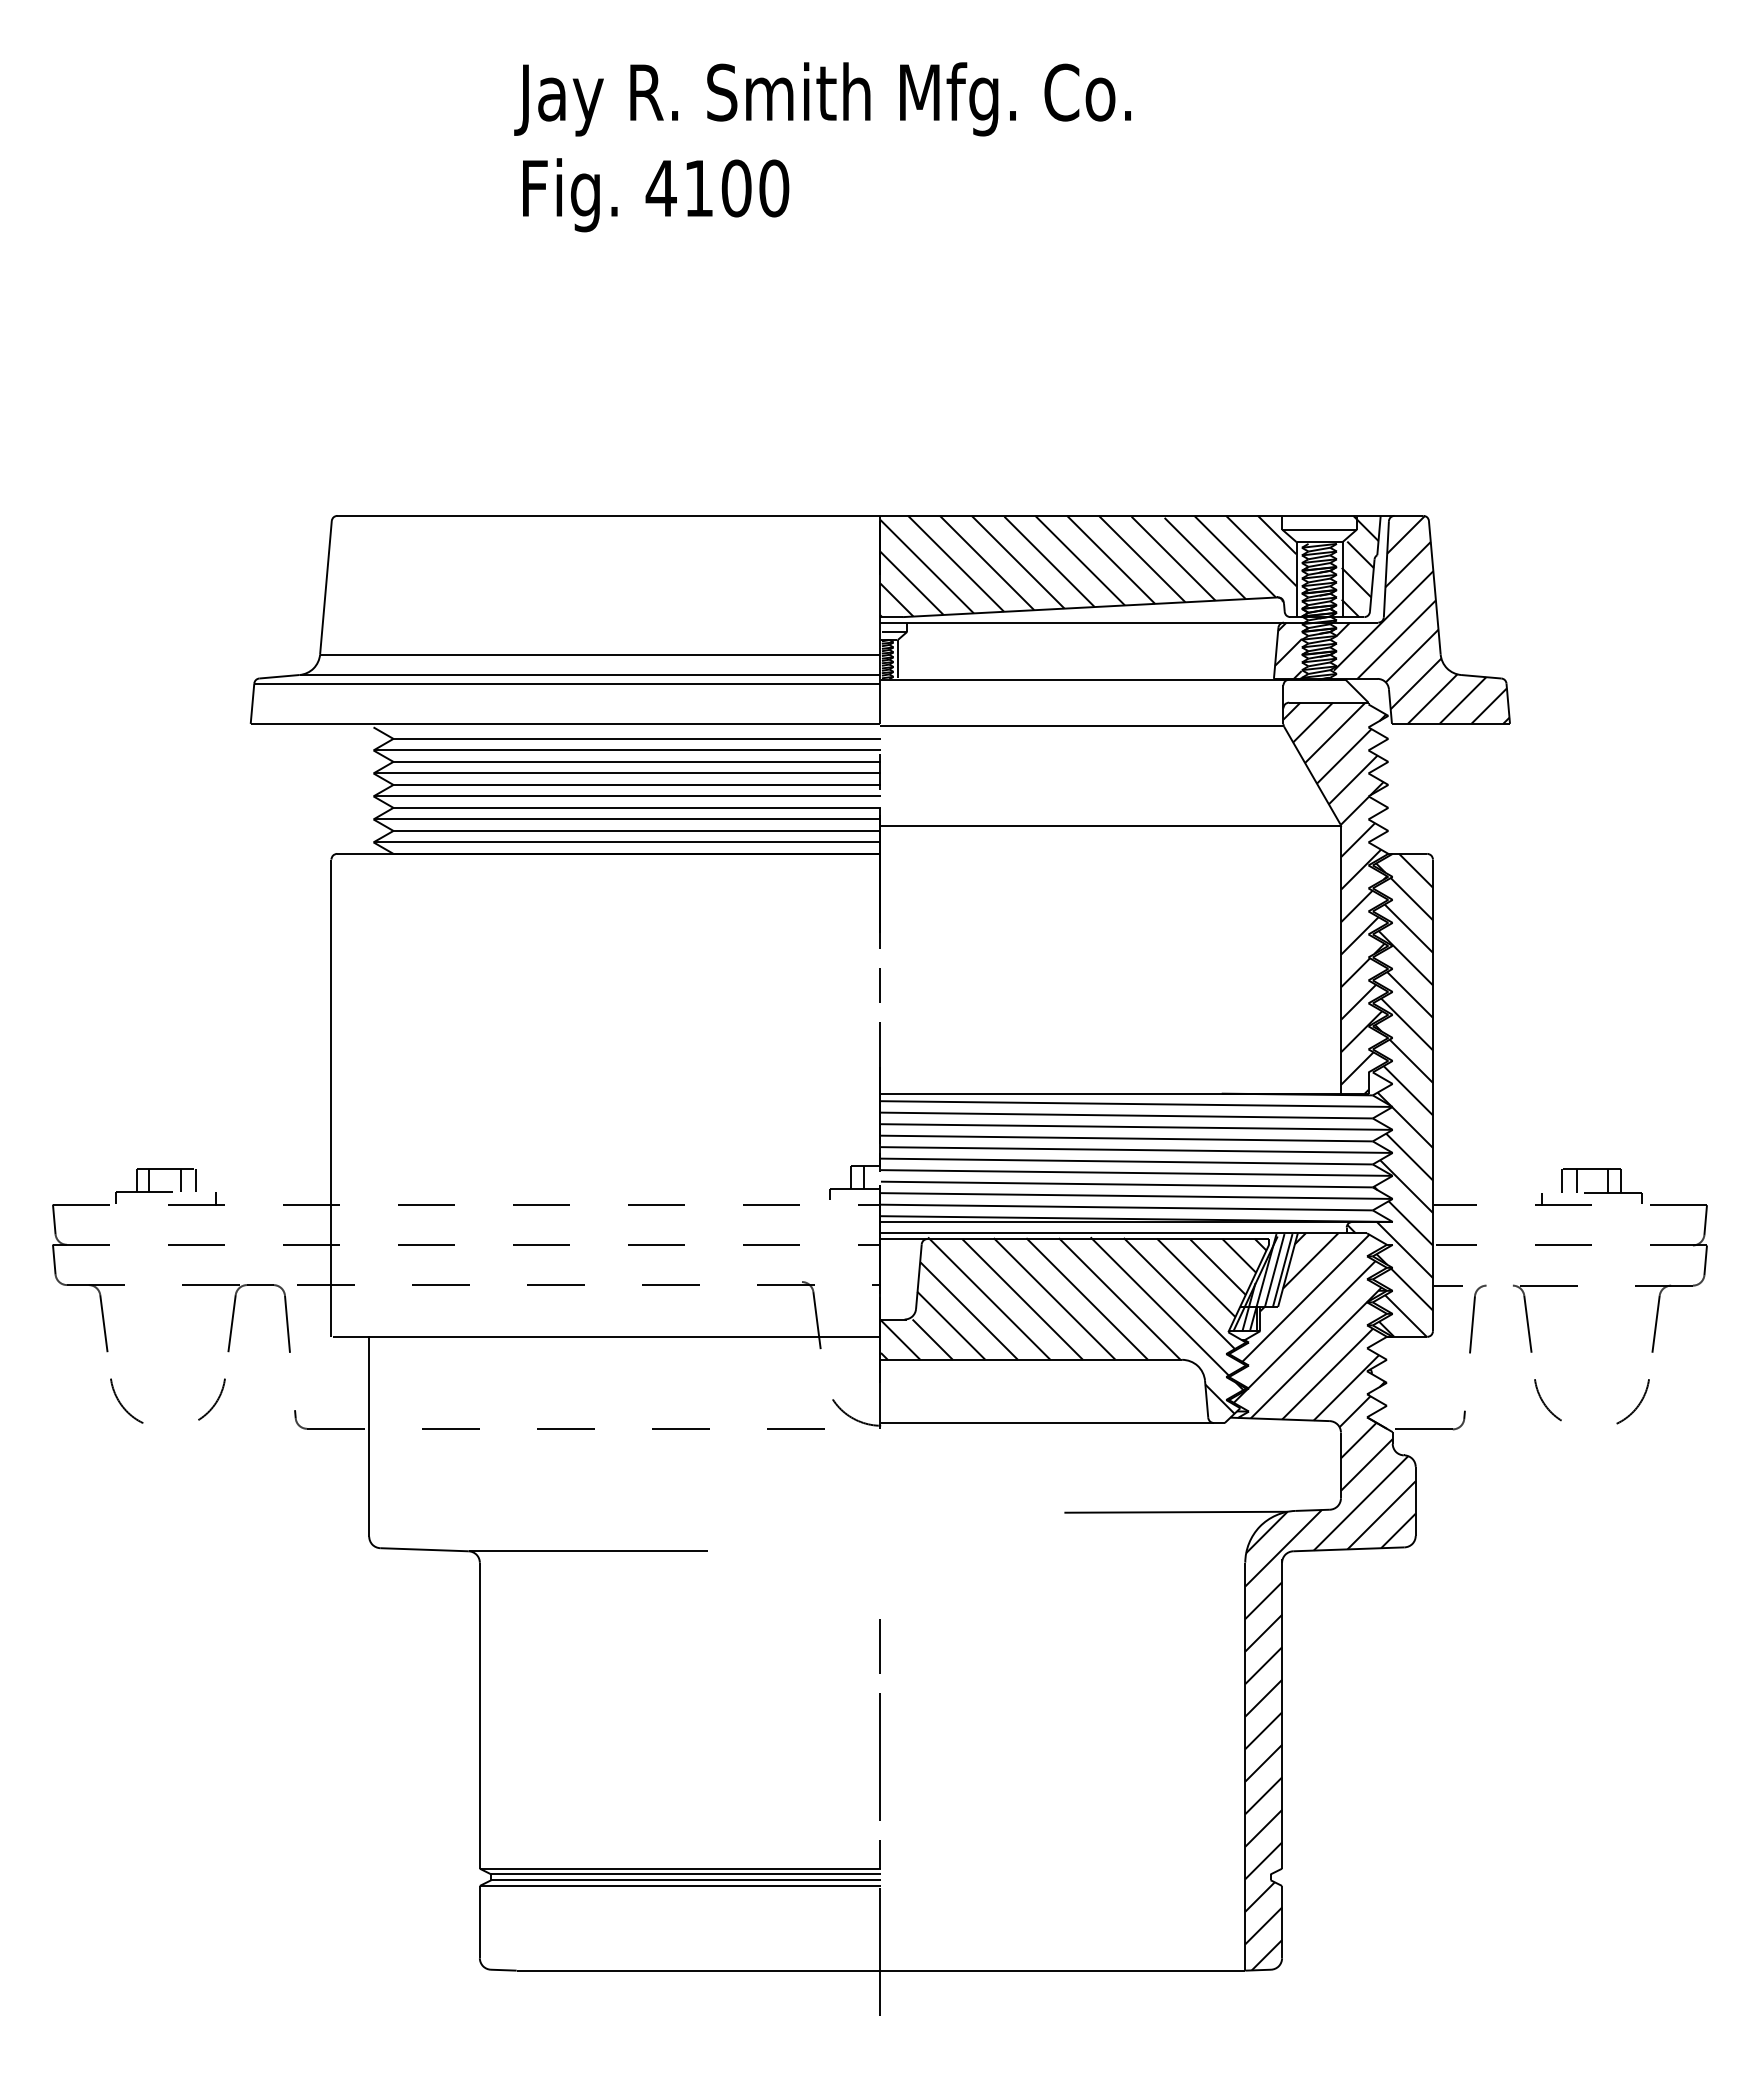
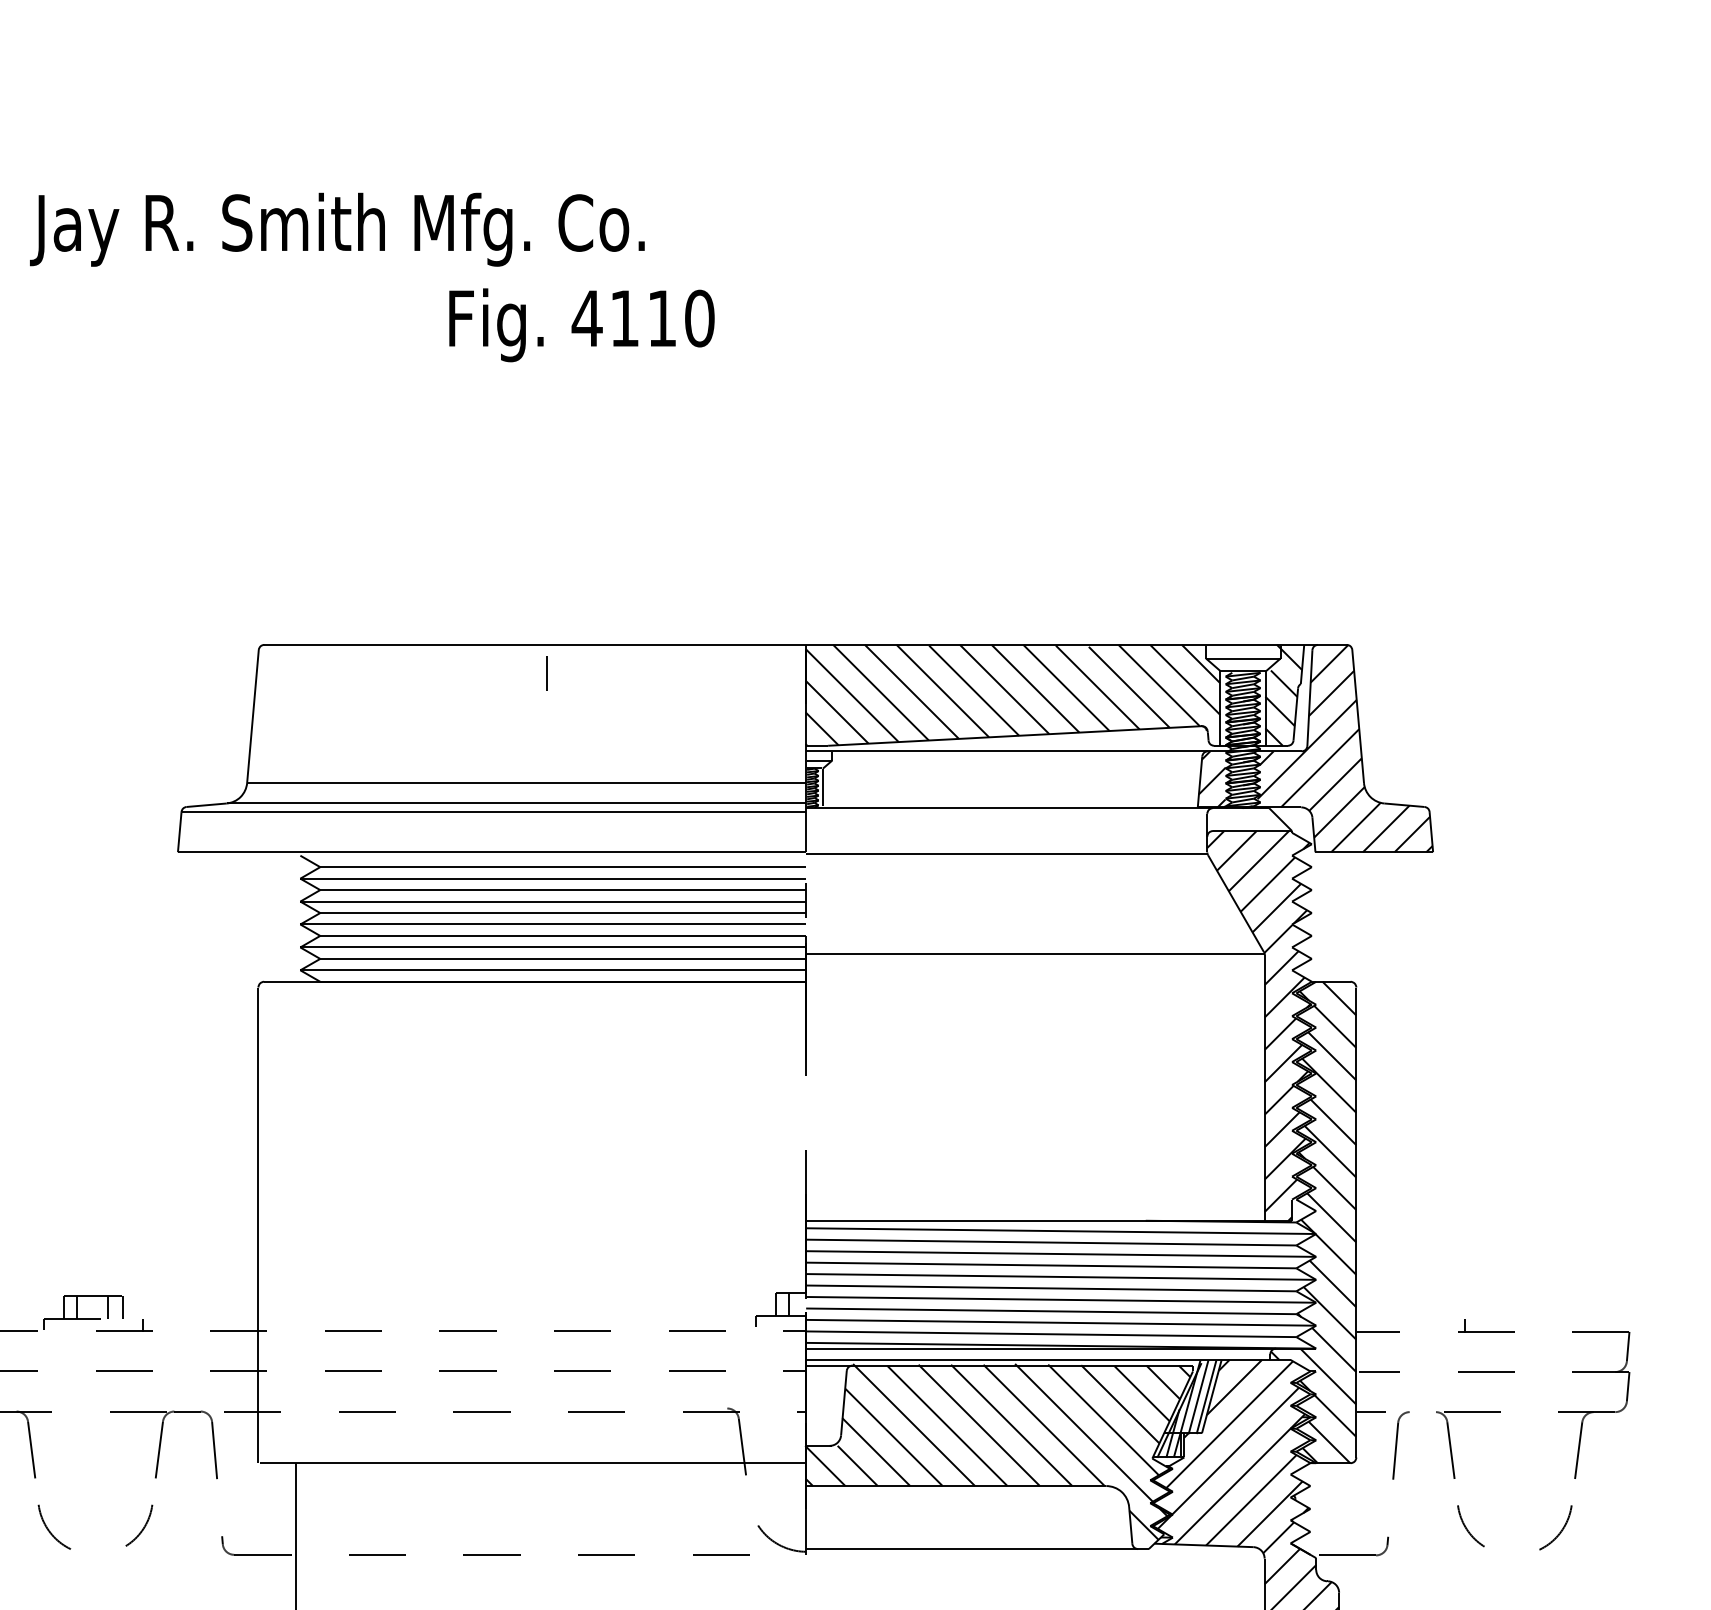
text: (822, 99) -> (337, 229), moved
text: (736, 188) -> (662, 318), 4100 -> 4110
line: (879, 985) -> (546, 673), moved
part: (1601, 1185) -> (1524, 1312), removed

